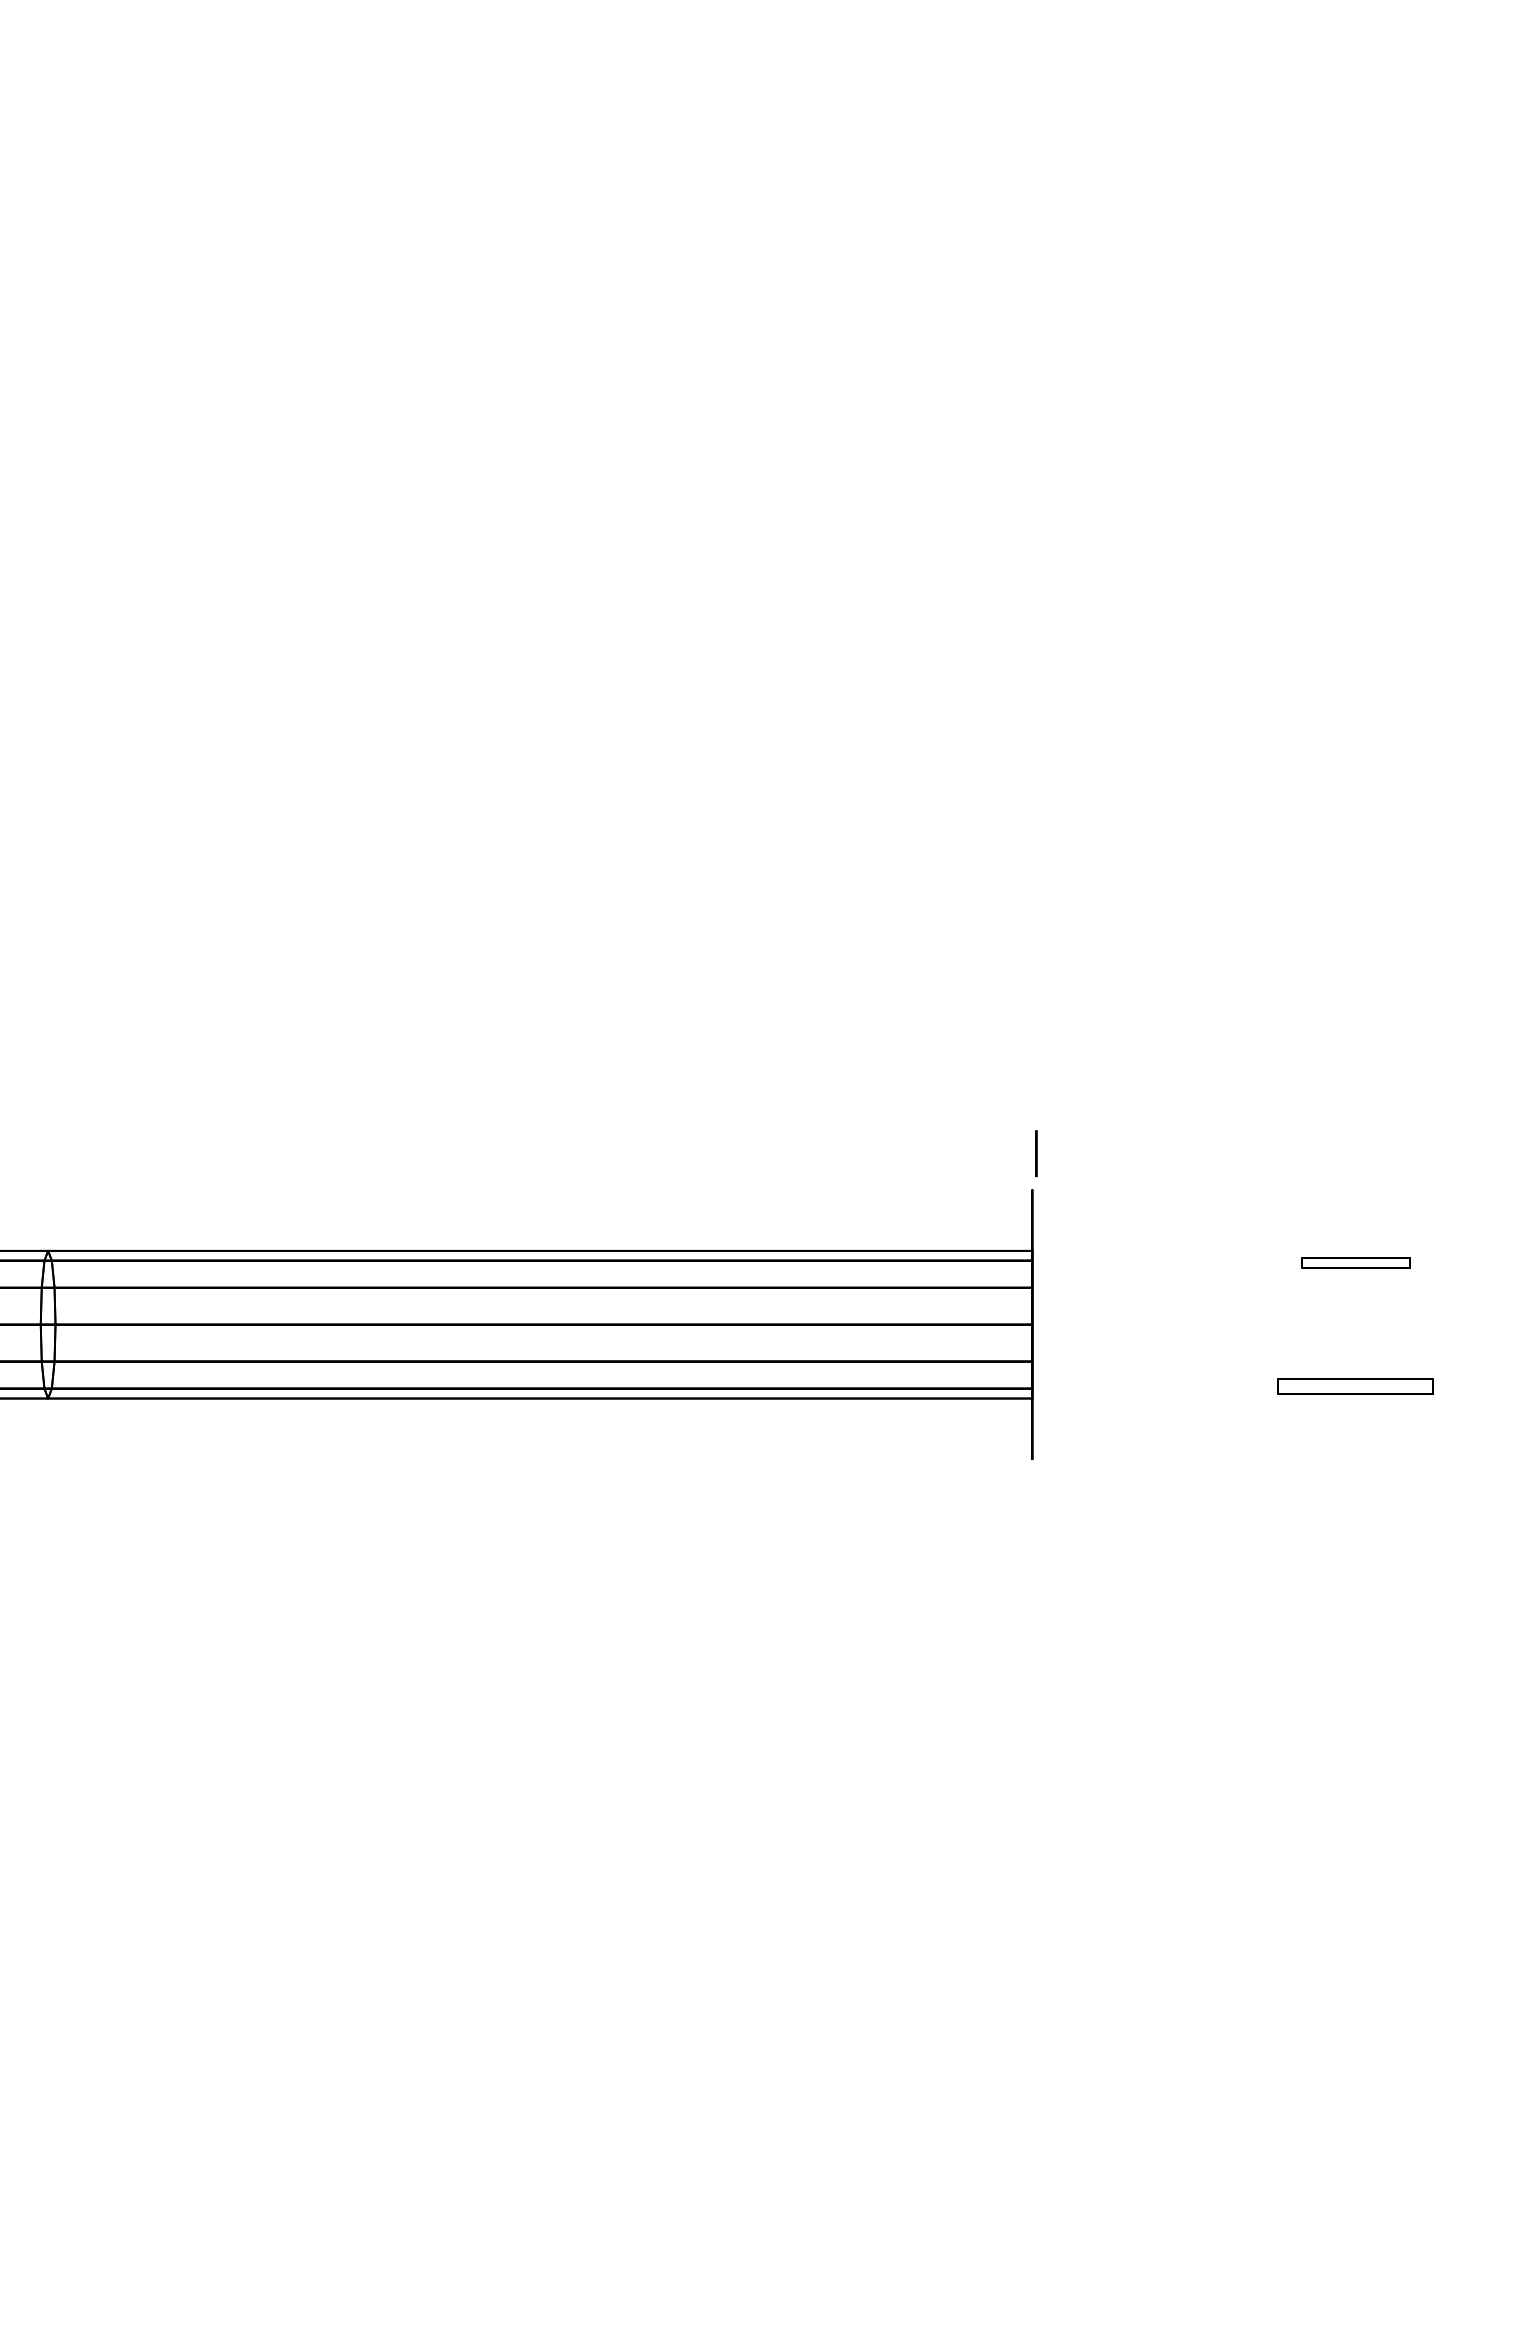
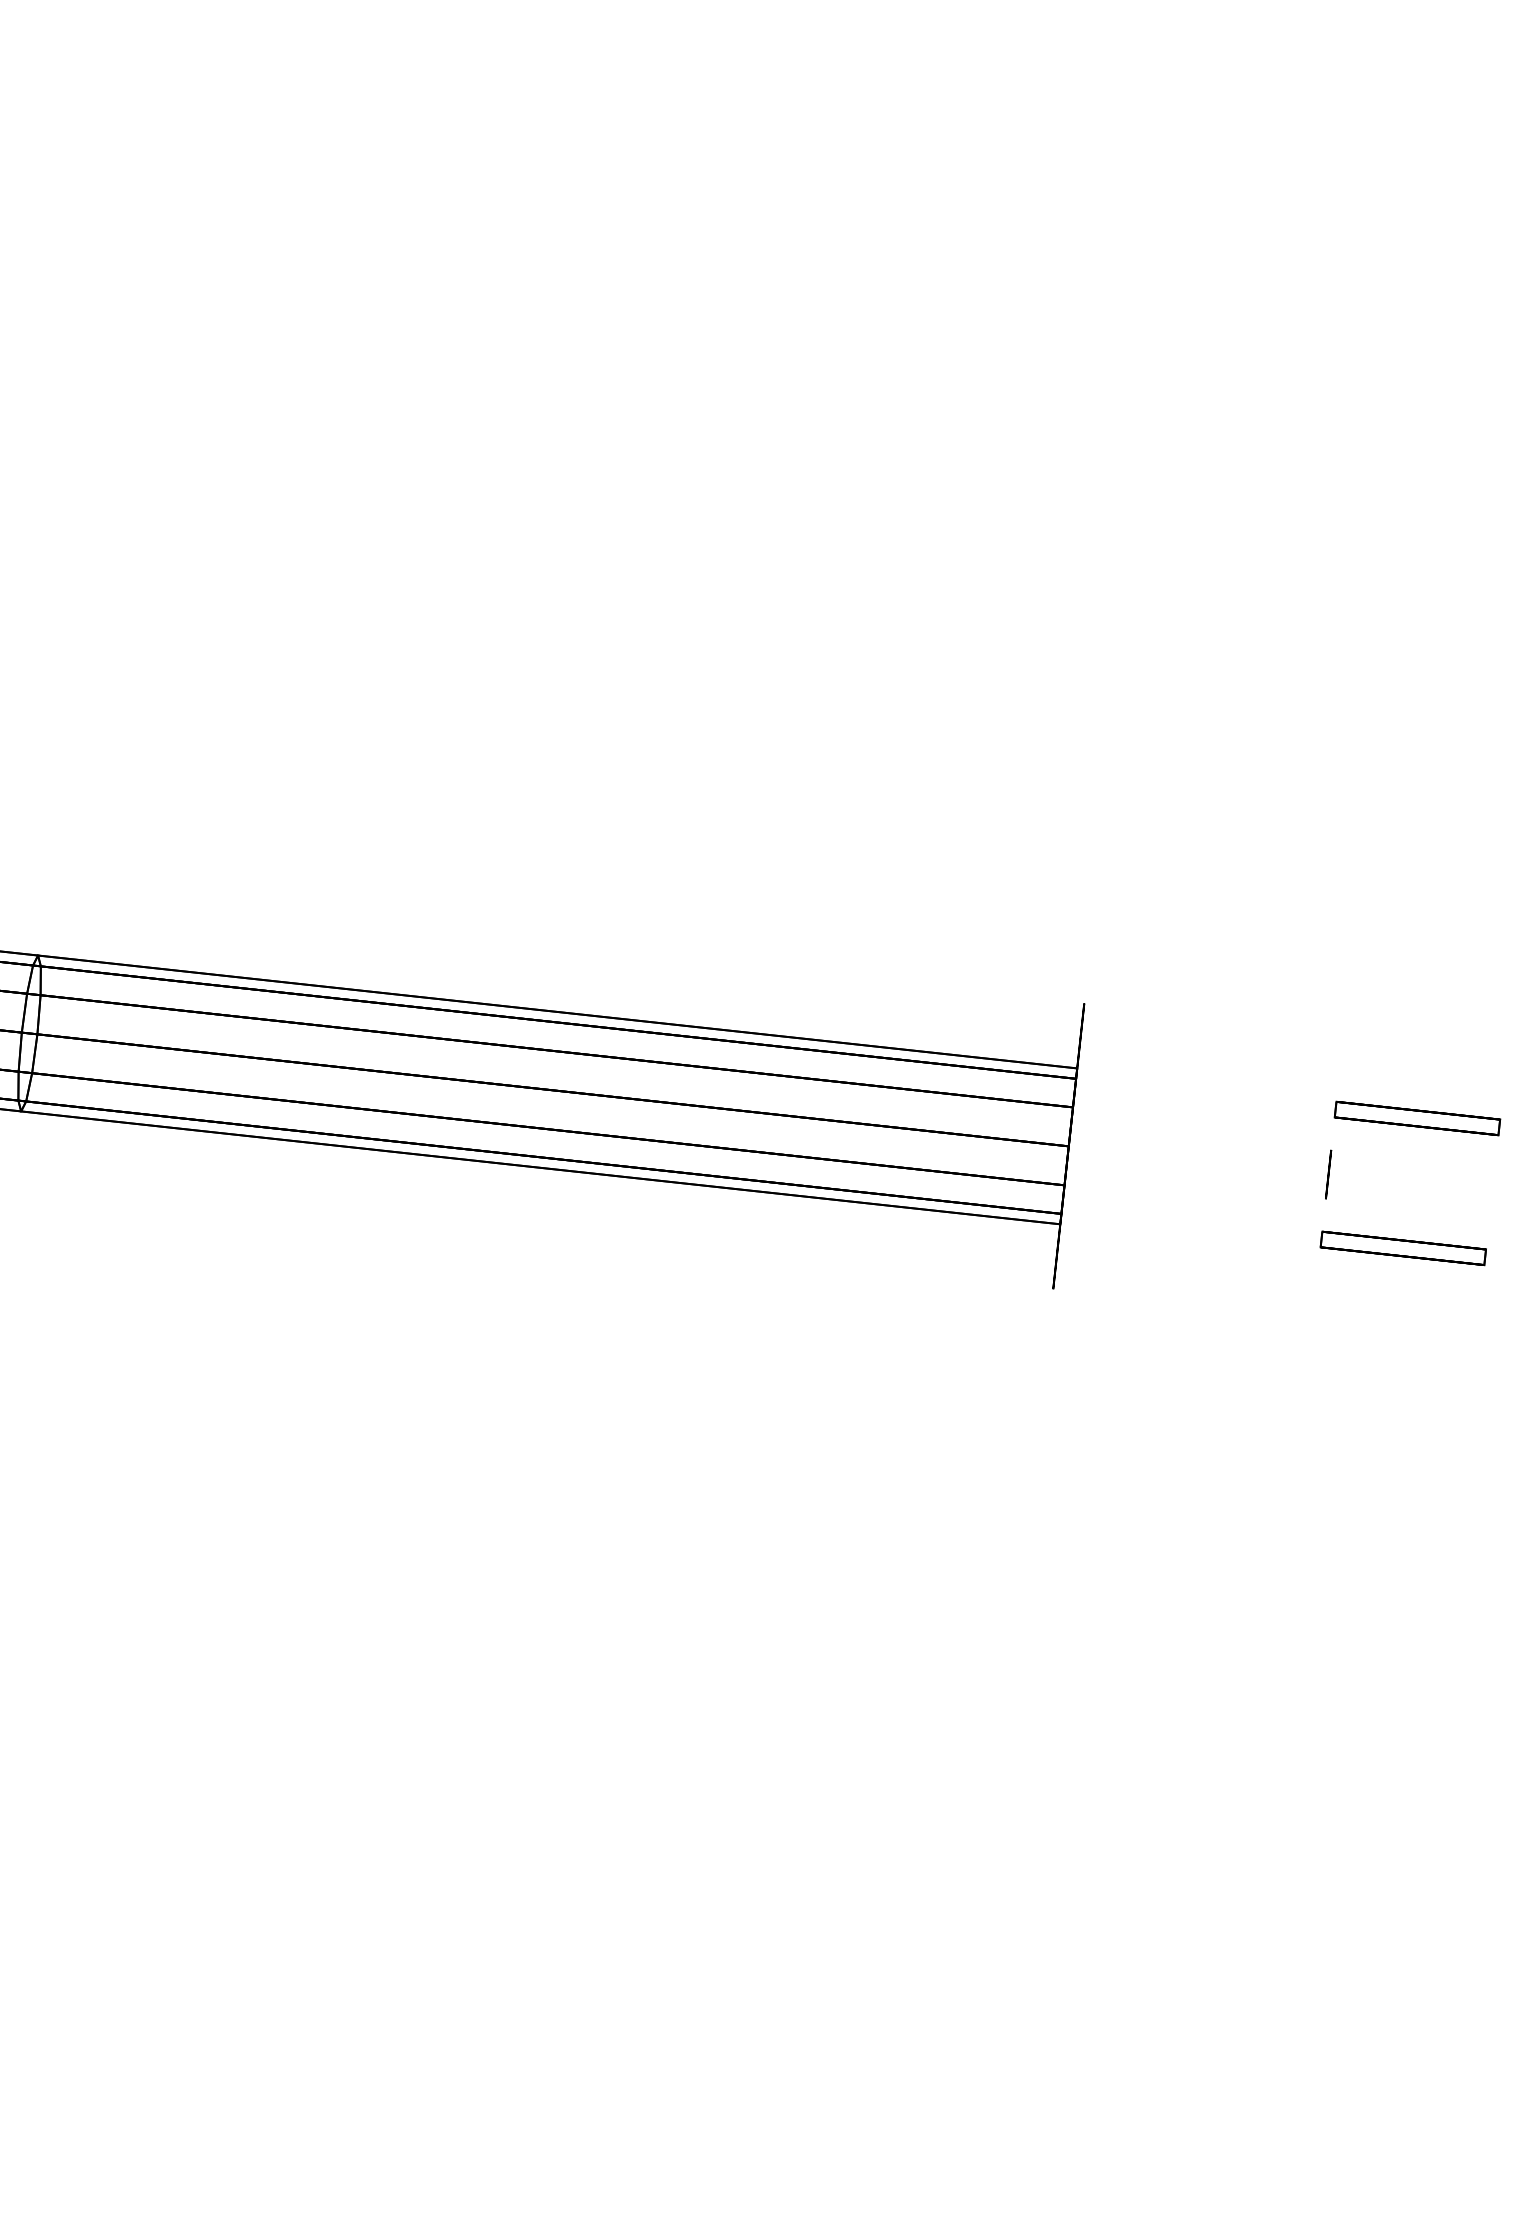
circle: (1036, 1153) -> (1328, 1174), moved
part: (1355, 1263) -> (1416, 1118), size x1.43

